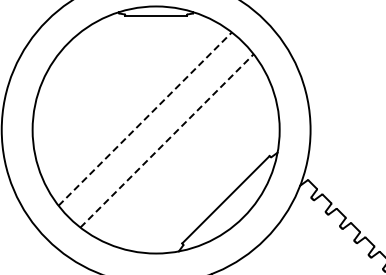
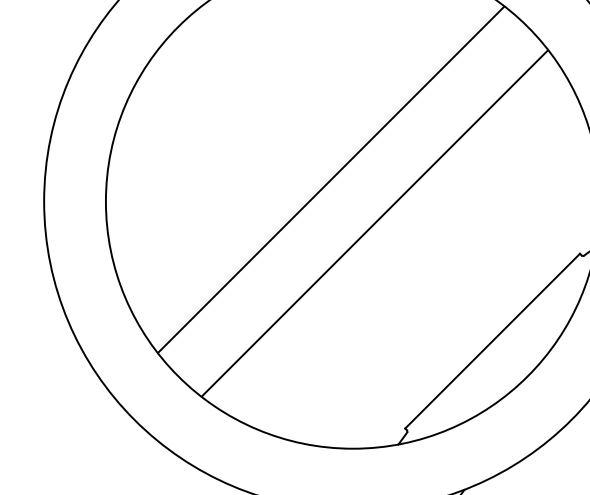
line: (145, 119) -> (331, 180), dashed -> solid
line: (167, 140) -> (375, 222), dashed -> solid

